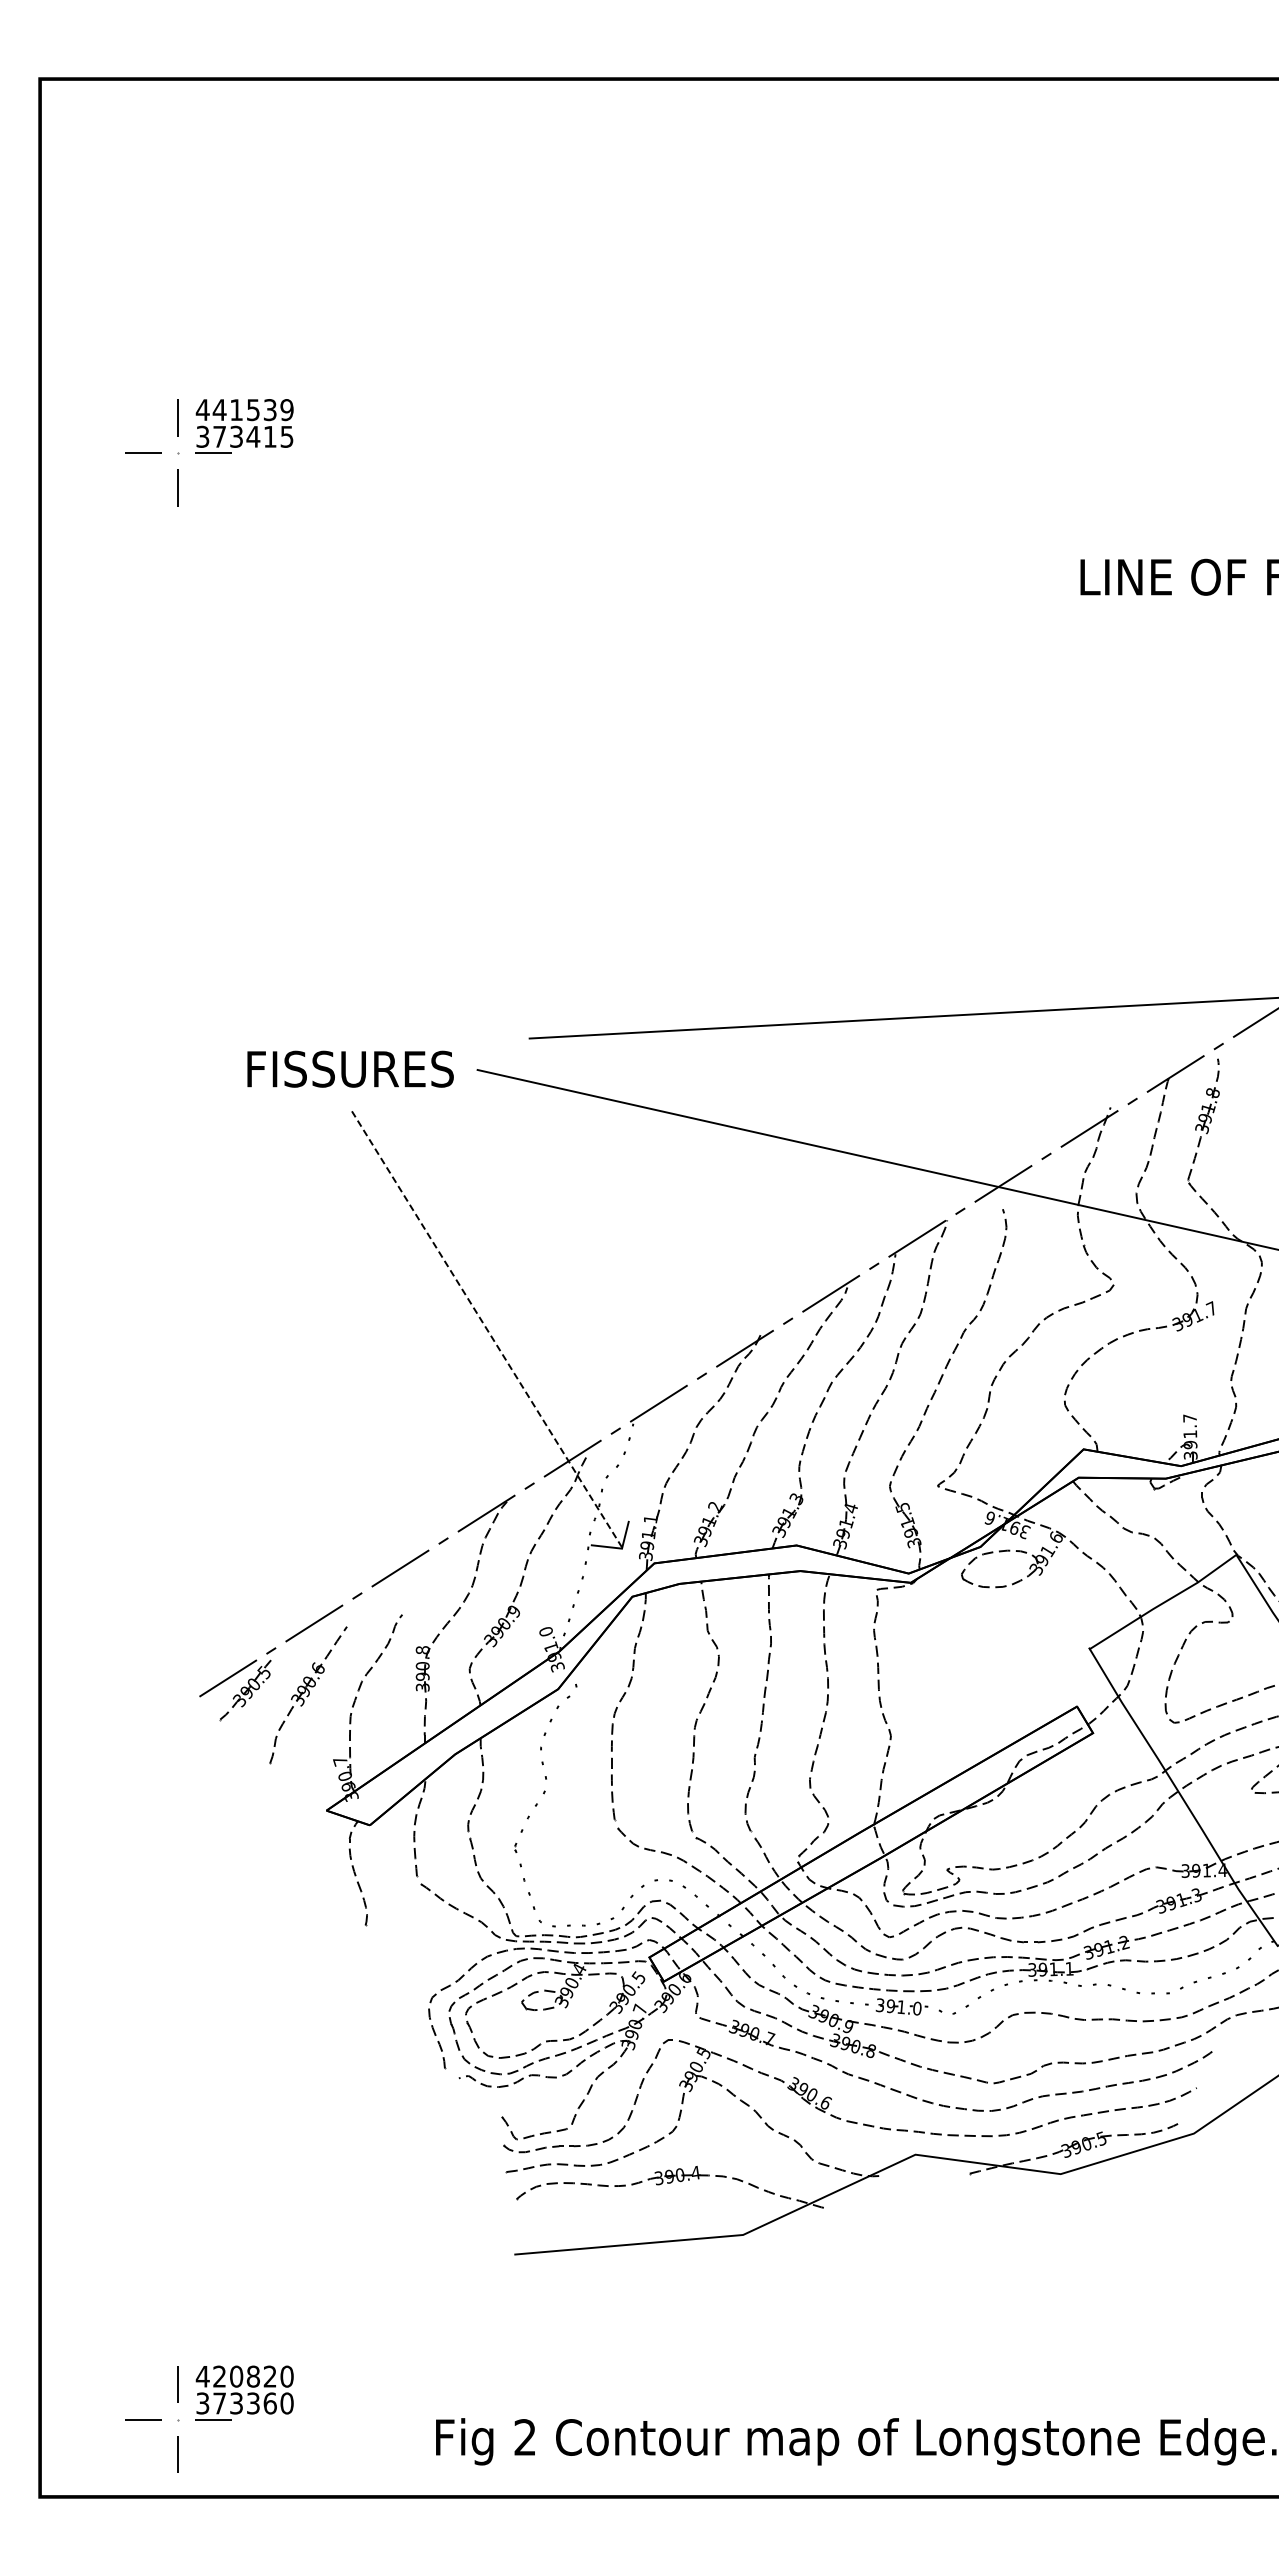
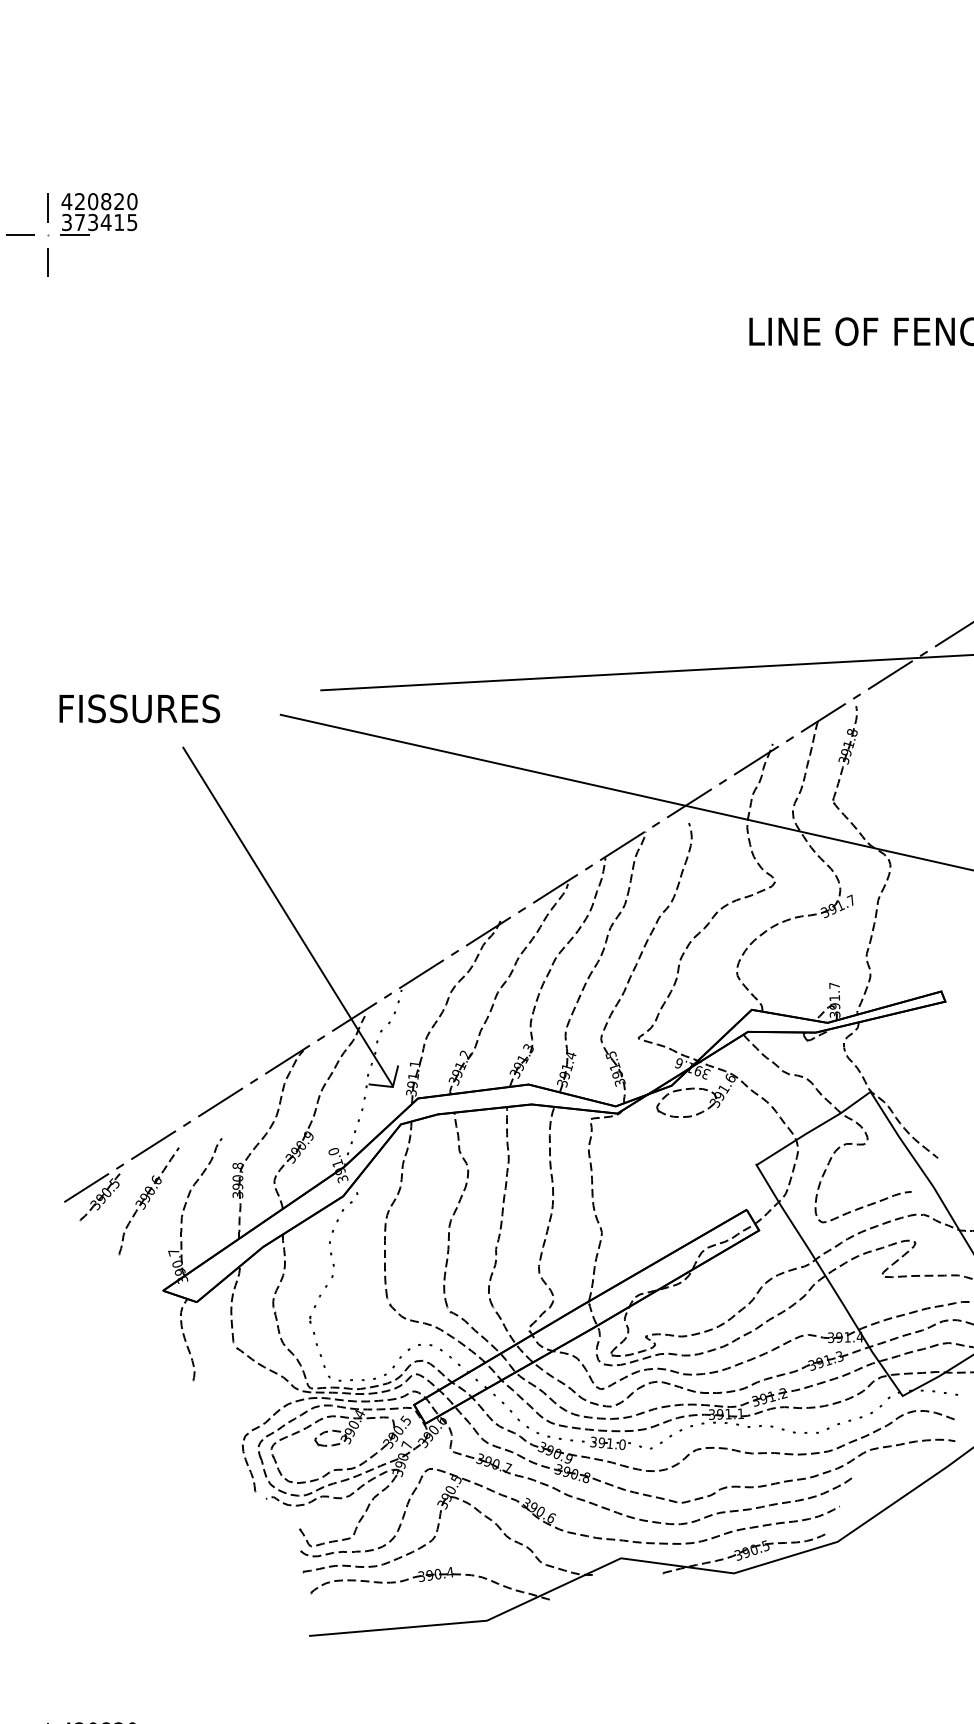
text: (252, 410) -> (105, 201), 441539 -> 420820
text: (350, 1068) -> (139, 708), moved
line: (487, 1329) -> (288, 916), dashed -> solid

